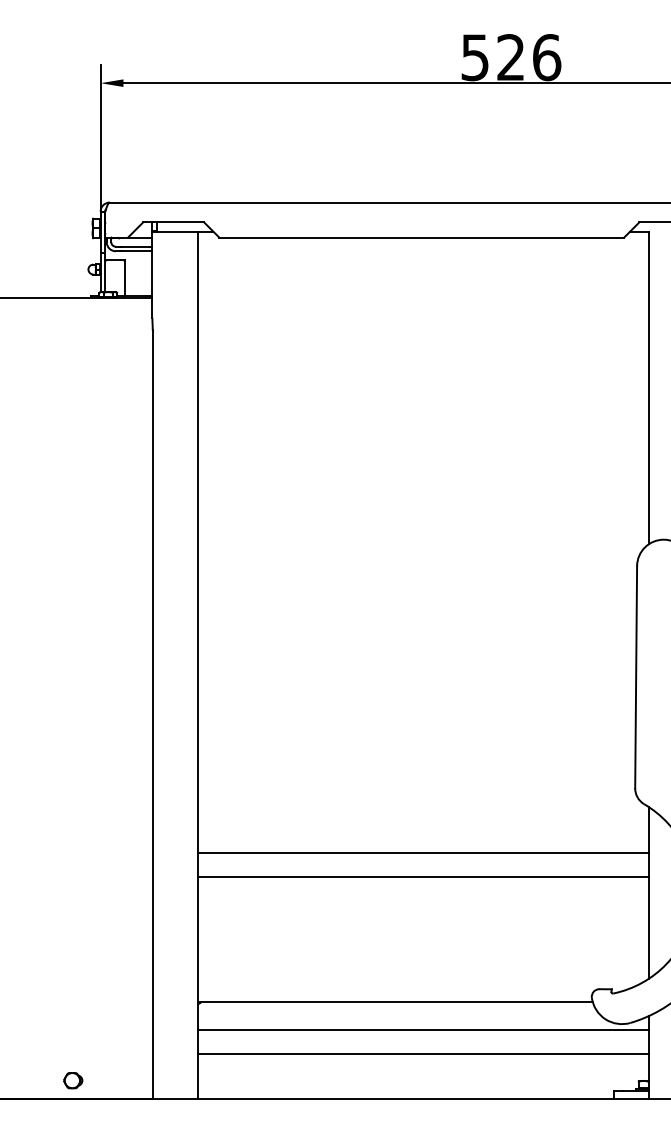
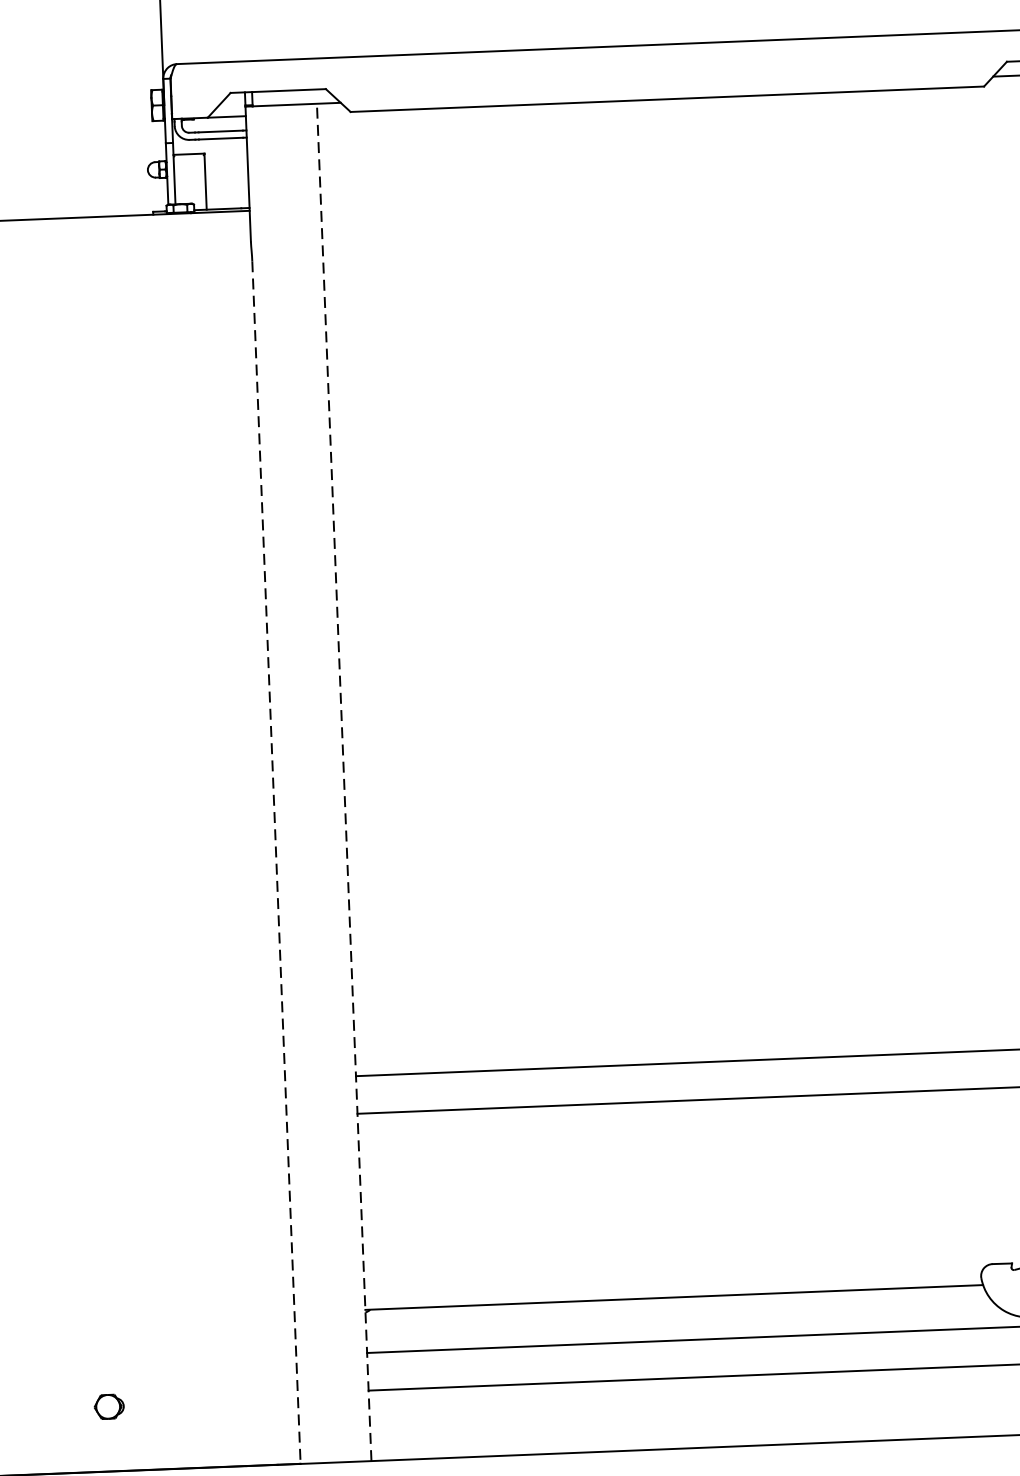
line: (198, 665) -> (344, 782), solid -> dashed
line: (152, 715) -> (276, 863), solid -> dashed
part: (73, 1080) -> (109, 1406), moved

